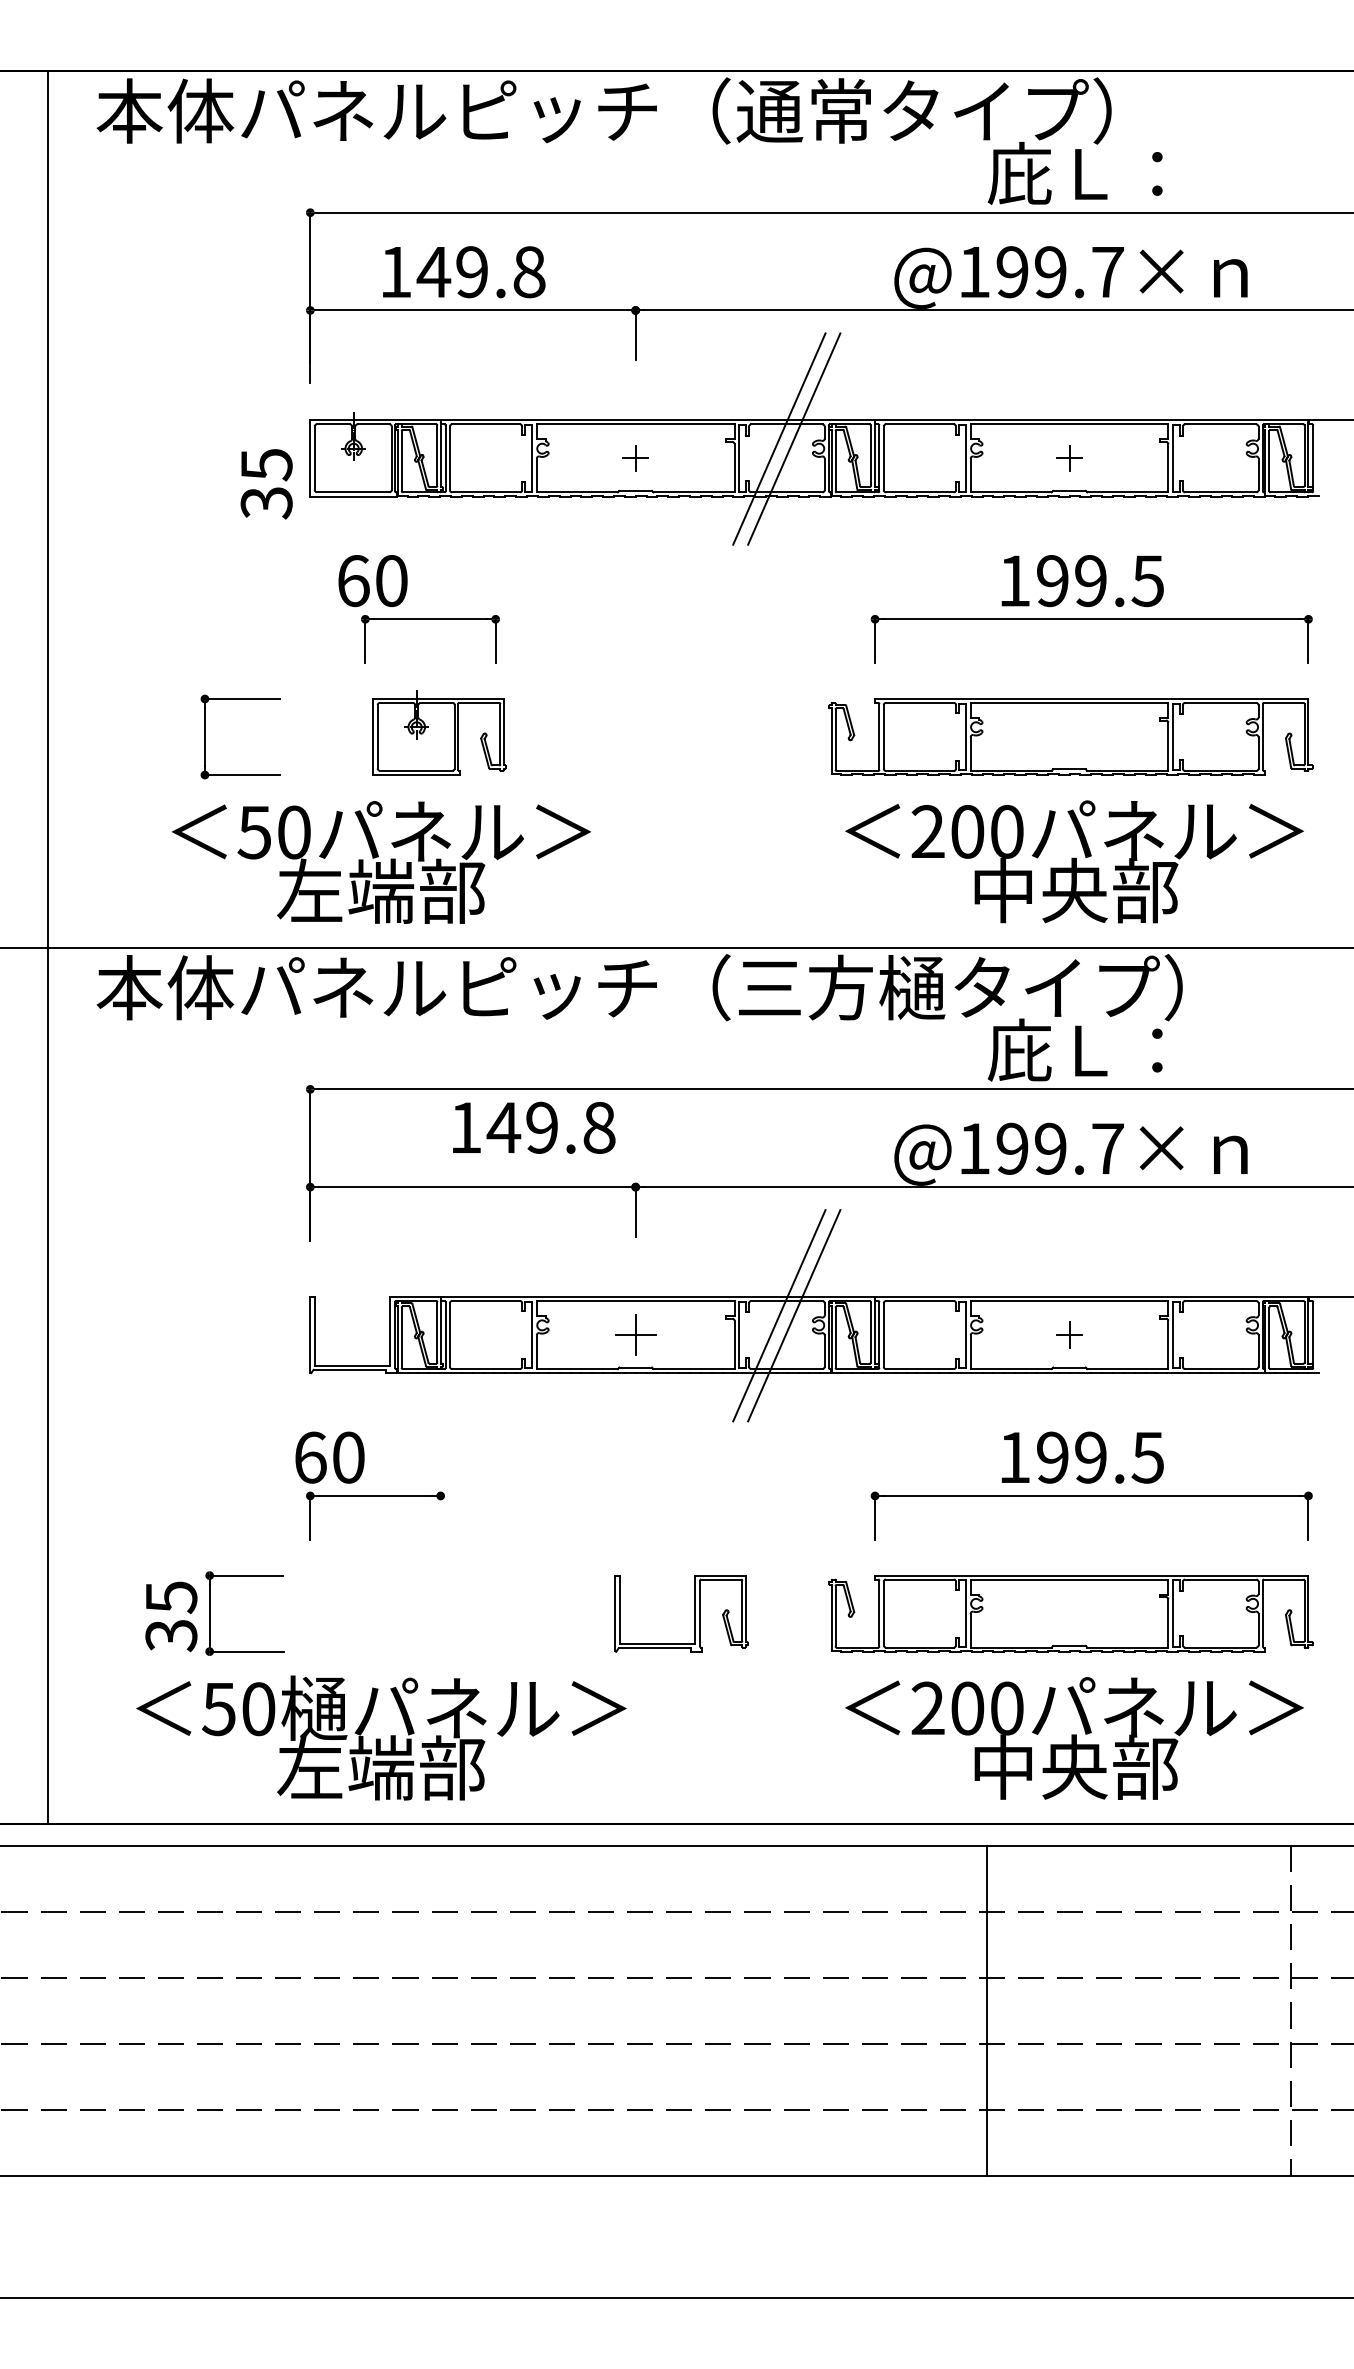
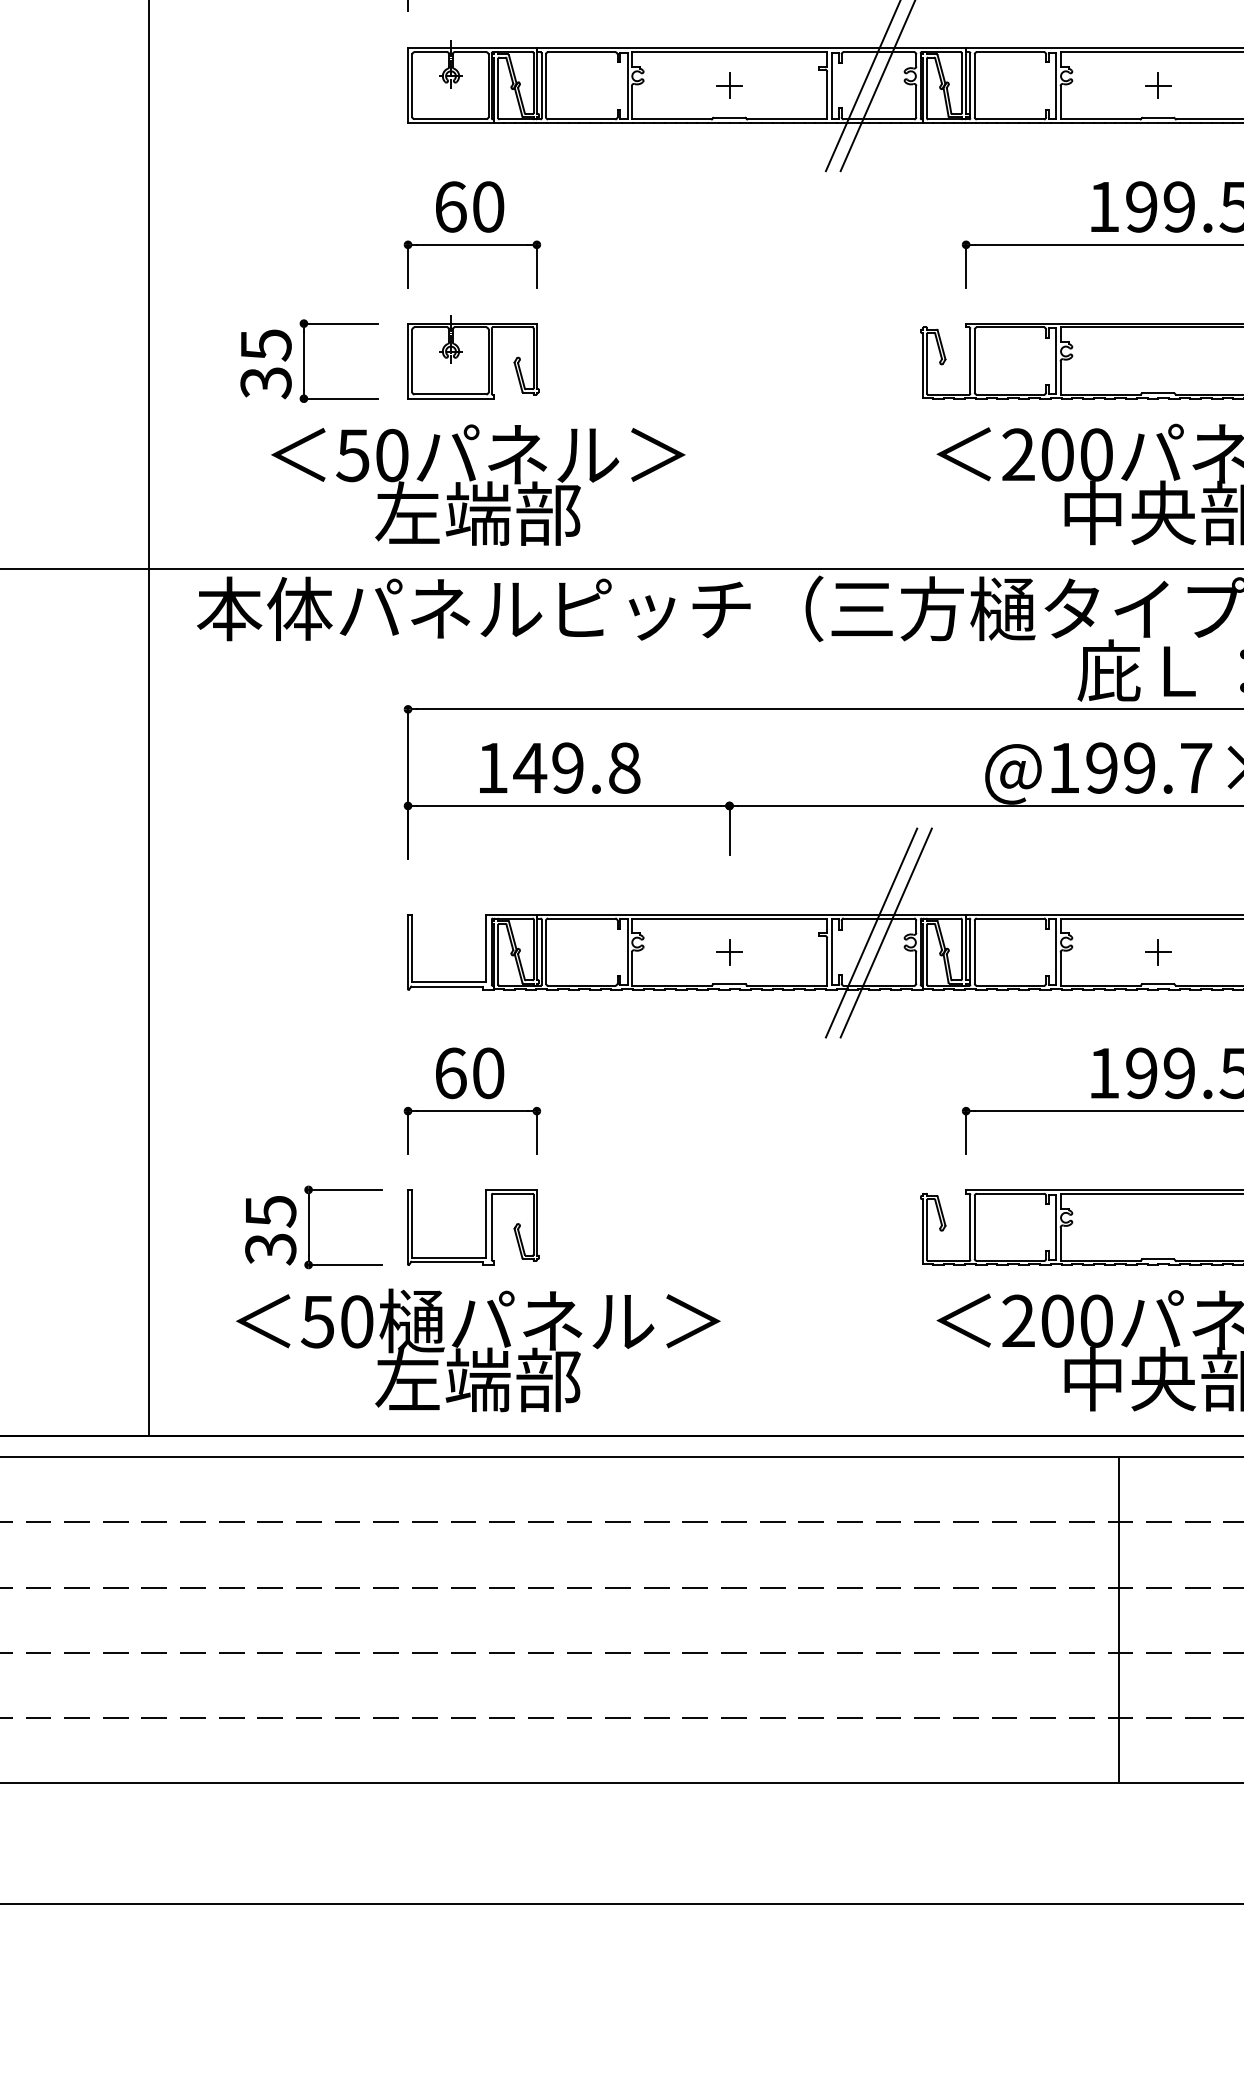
text: (266, 484) -> (265, 364), moved
part: (430, 619) -> (472, 245), moved
part: (439, 732) -> (473, 356), moved
text: (534, 1127) -> (560, 767), moved
part: (635, 1334) -> (729, 951), size x0.62
text: (329, 1457) -> (469, 1073), moved
line: (440, 1517) -> (536, 1132), added
part: (694, 1613) -> (486, 1227), moved
line: (987, 2011) -> (1119, 1620), moved

